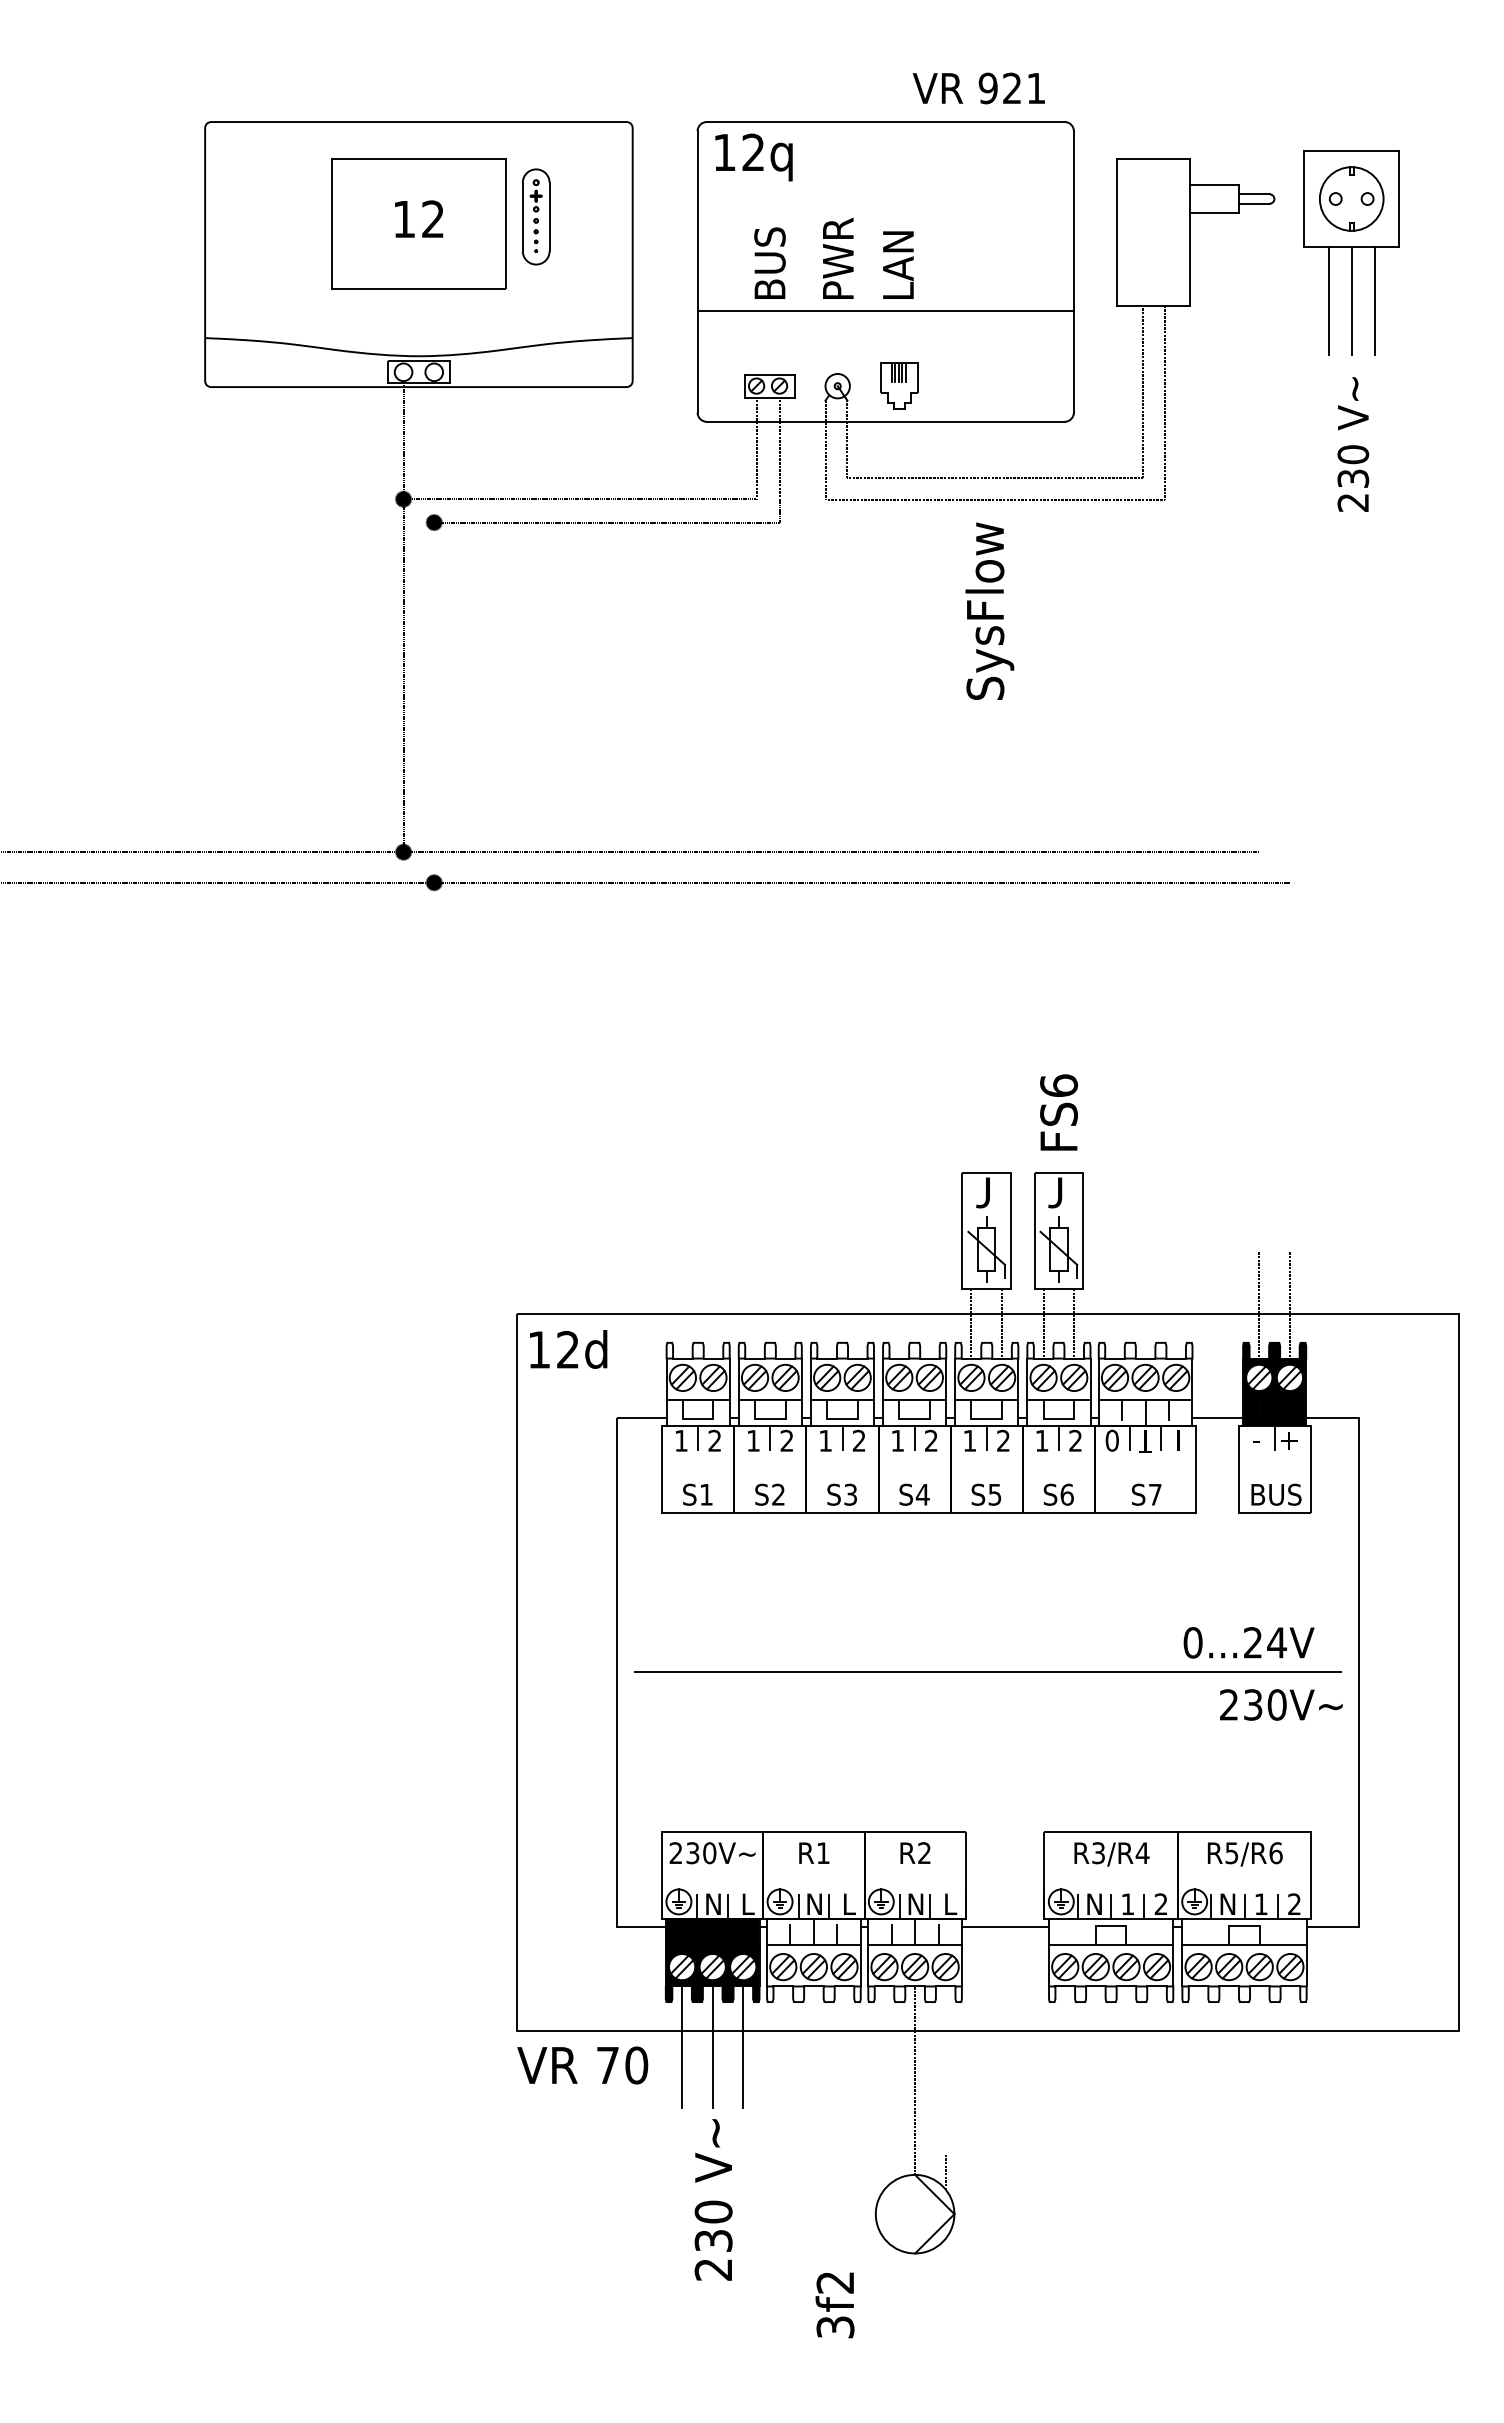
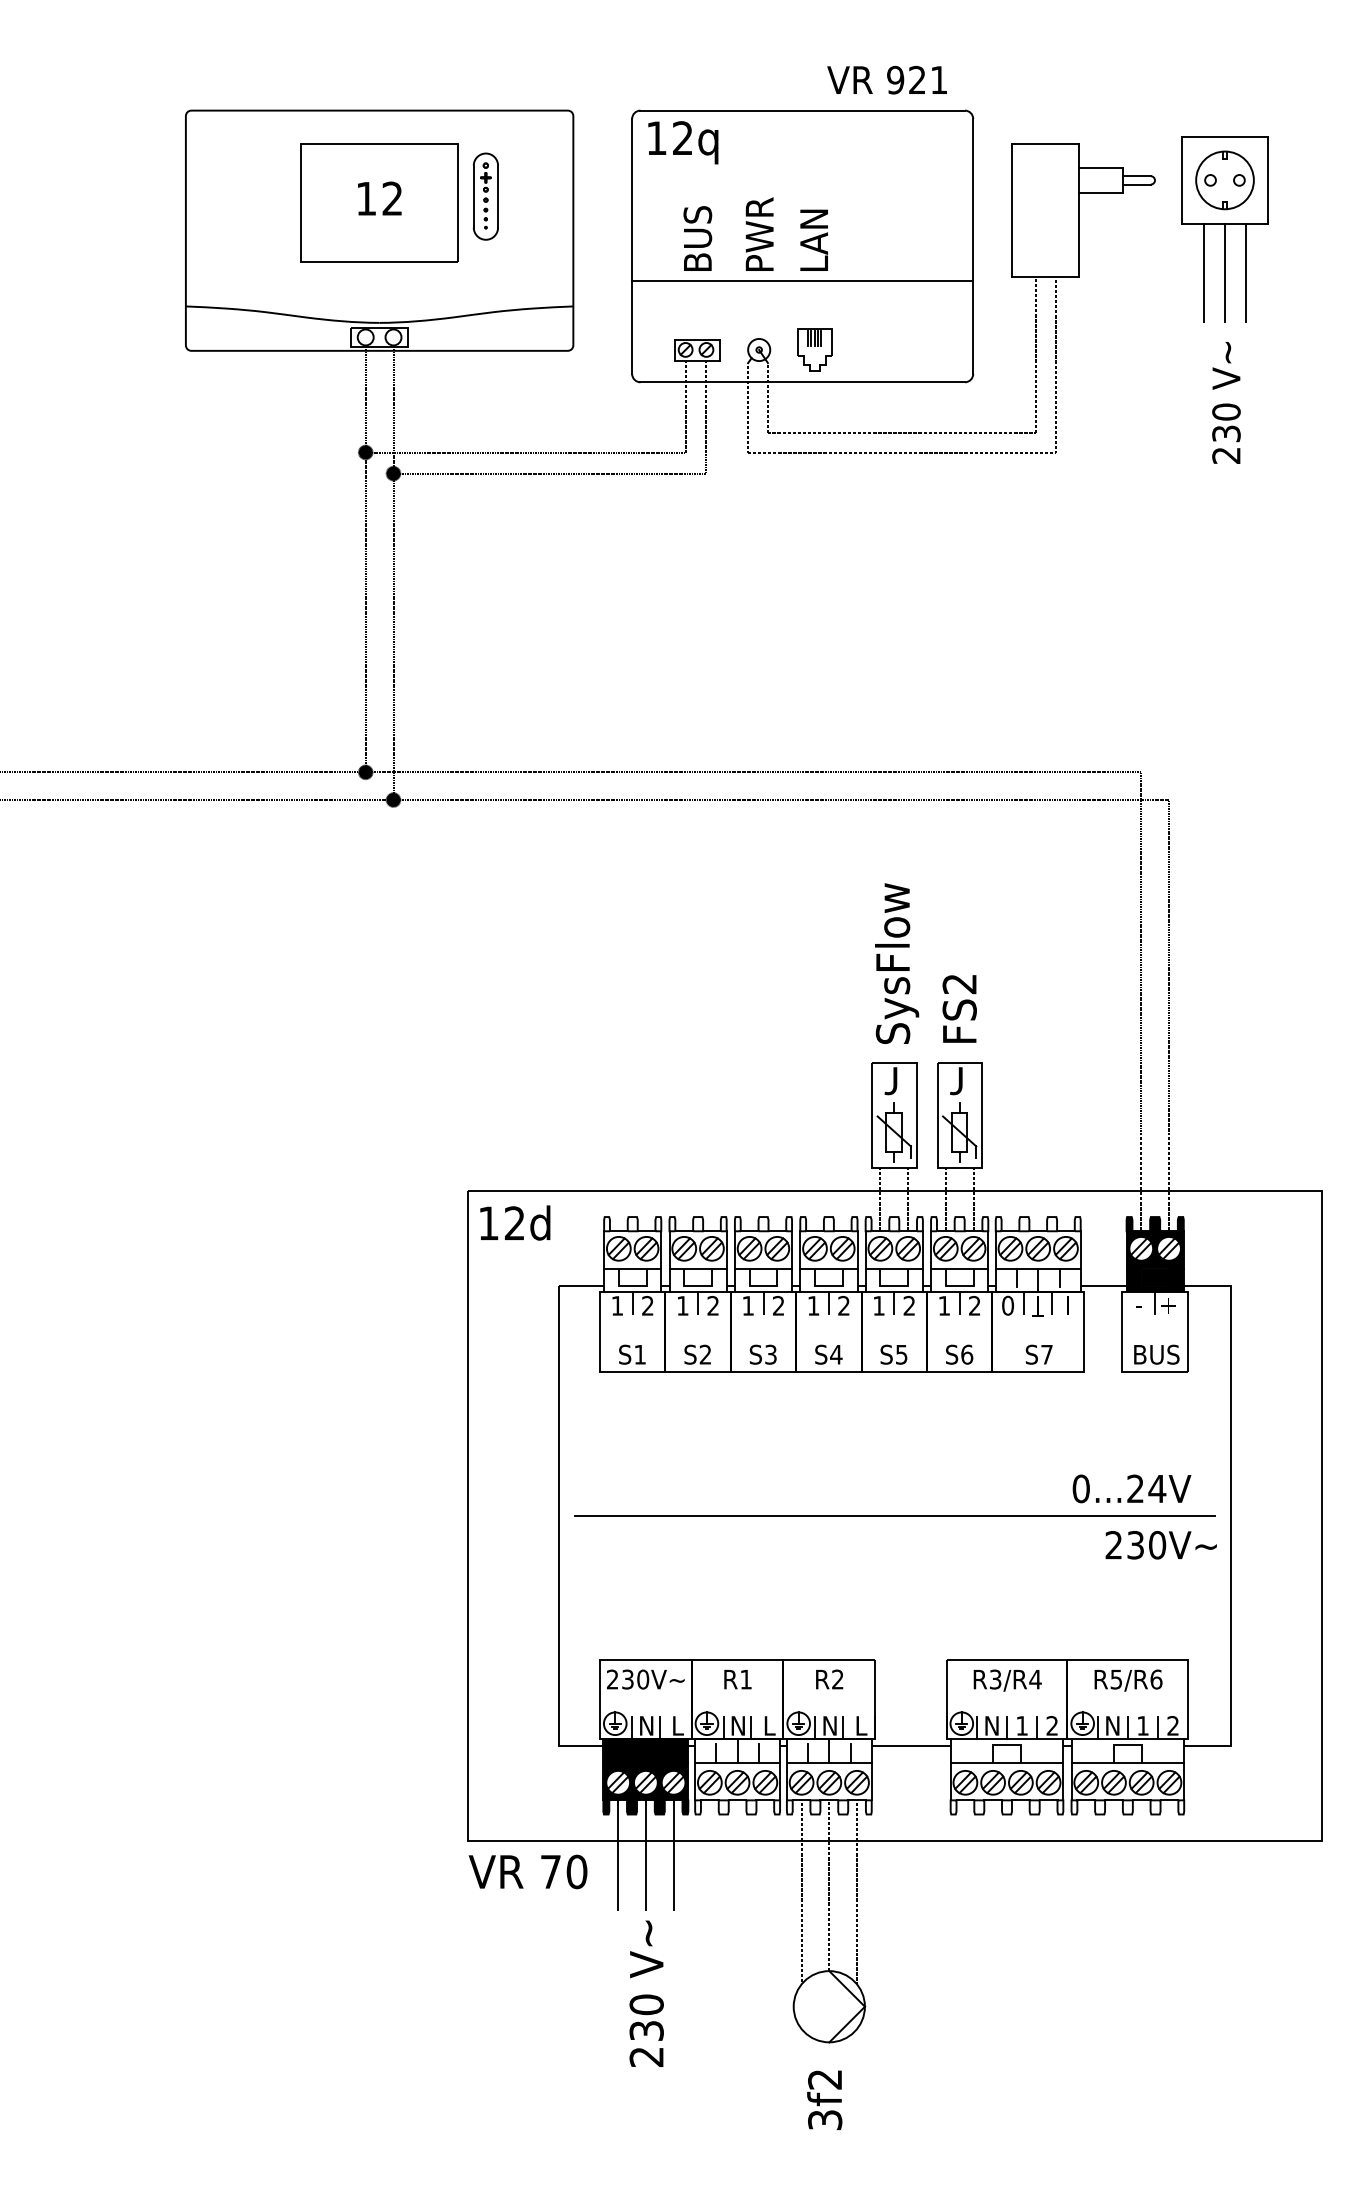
text: (989, 610) -> (896, 962), moved
line: (434, 631) -> (393, 572), added
line: (1259, 1051) -> (1141, 952), added
line: (1289, 1066) -> (1168, 966), added
text: (1058, 1085) -> (959, 983), FS6 -> FS2
line: (945, 2070) -> (856, 1876), added
line: (884, 2087) -> (801, 1891), added
text: (834, 2305) -> (824, 2100), moved

